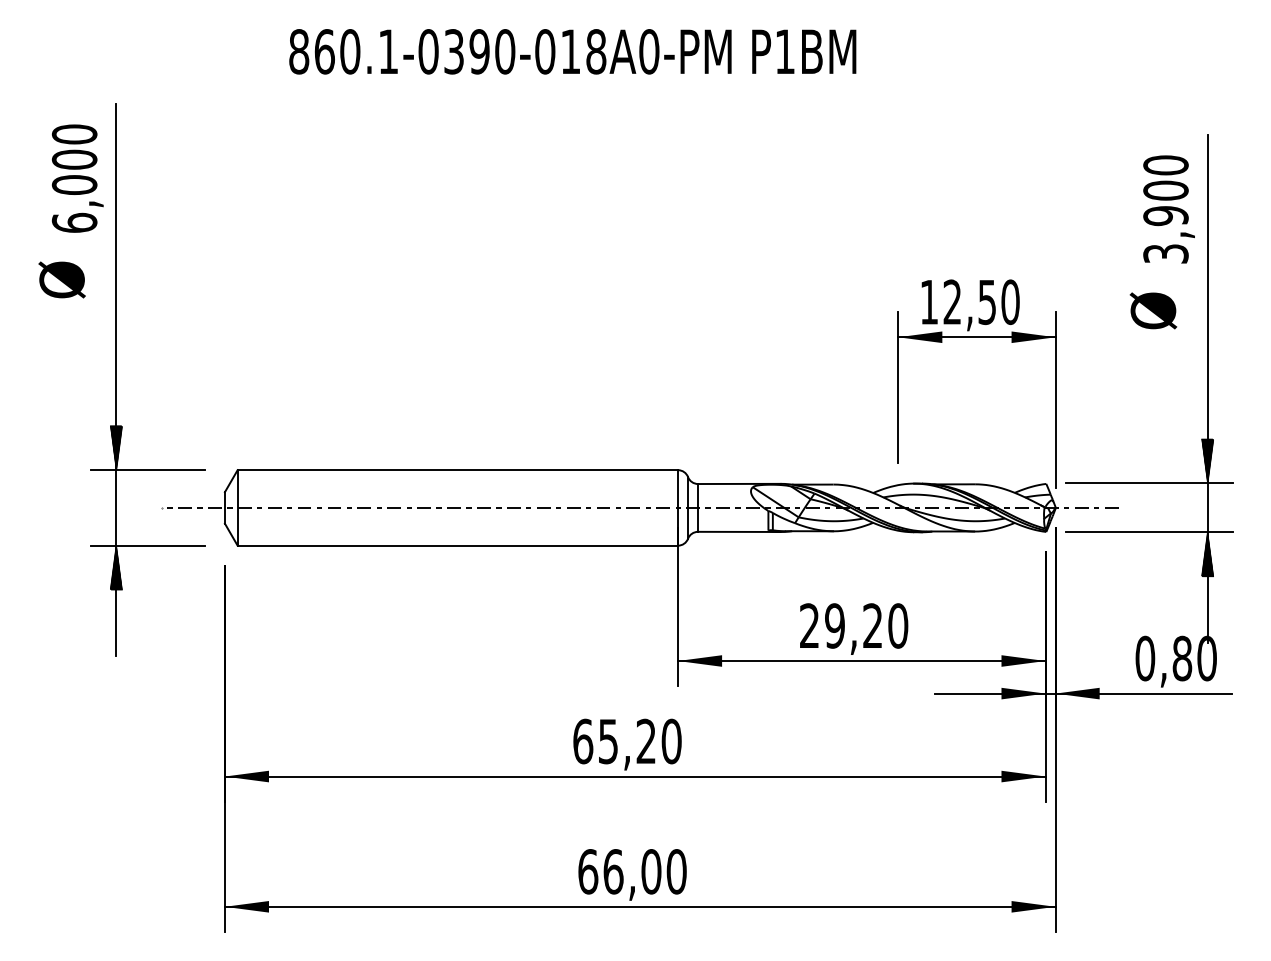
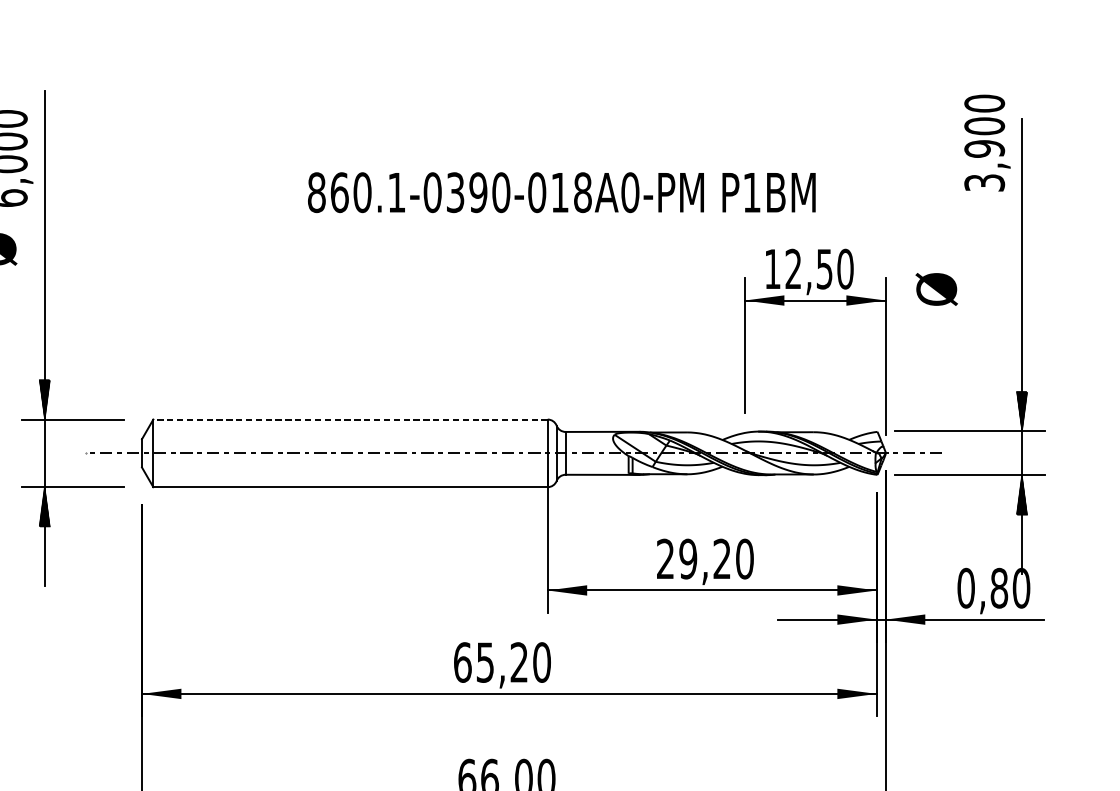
text: (572, 51) -> (561, 192), moved
text: (1168, 209) -> (986, 143), moved
text: (1153, 310) -> (936, 289), moved
line: (457, 470) -> (350, 419), solid -> dashed

